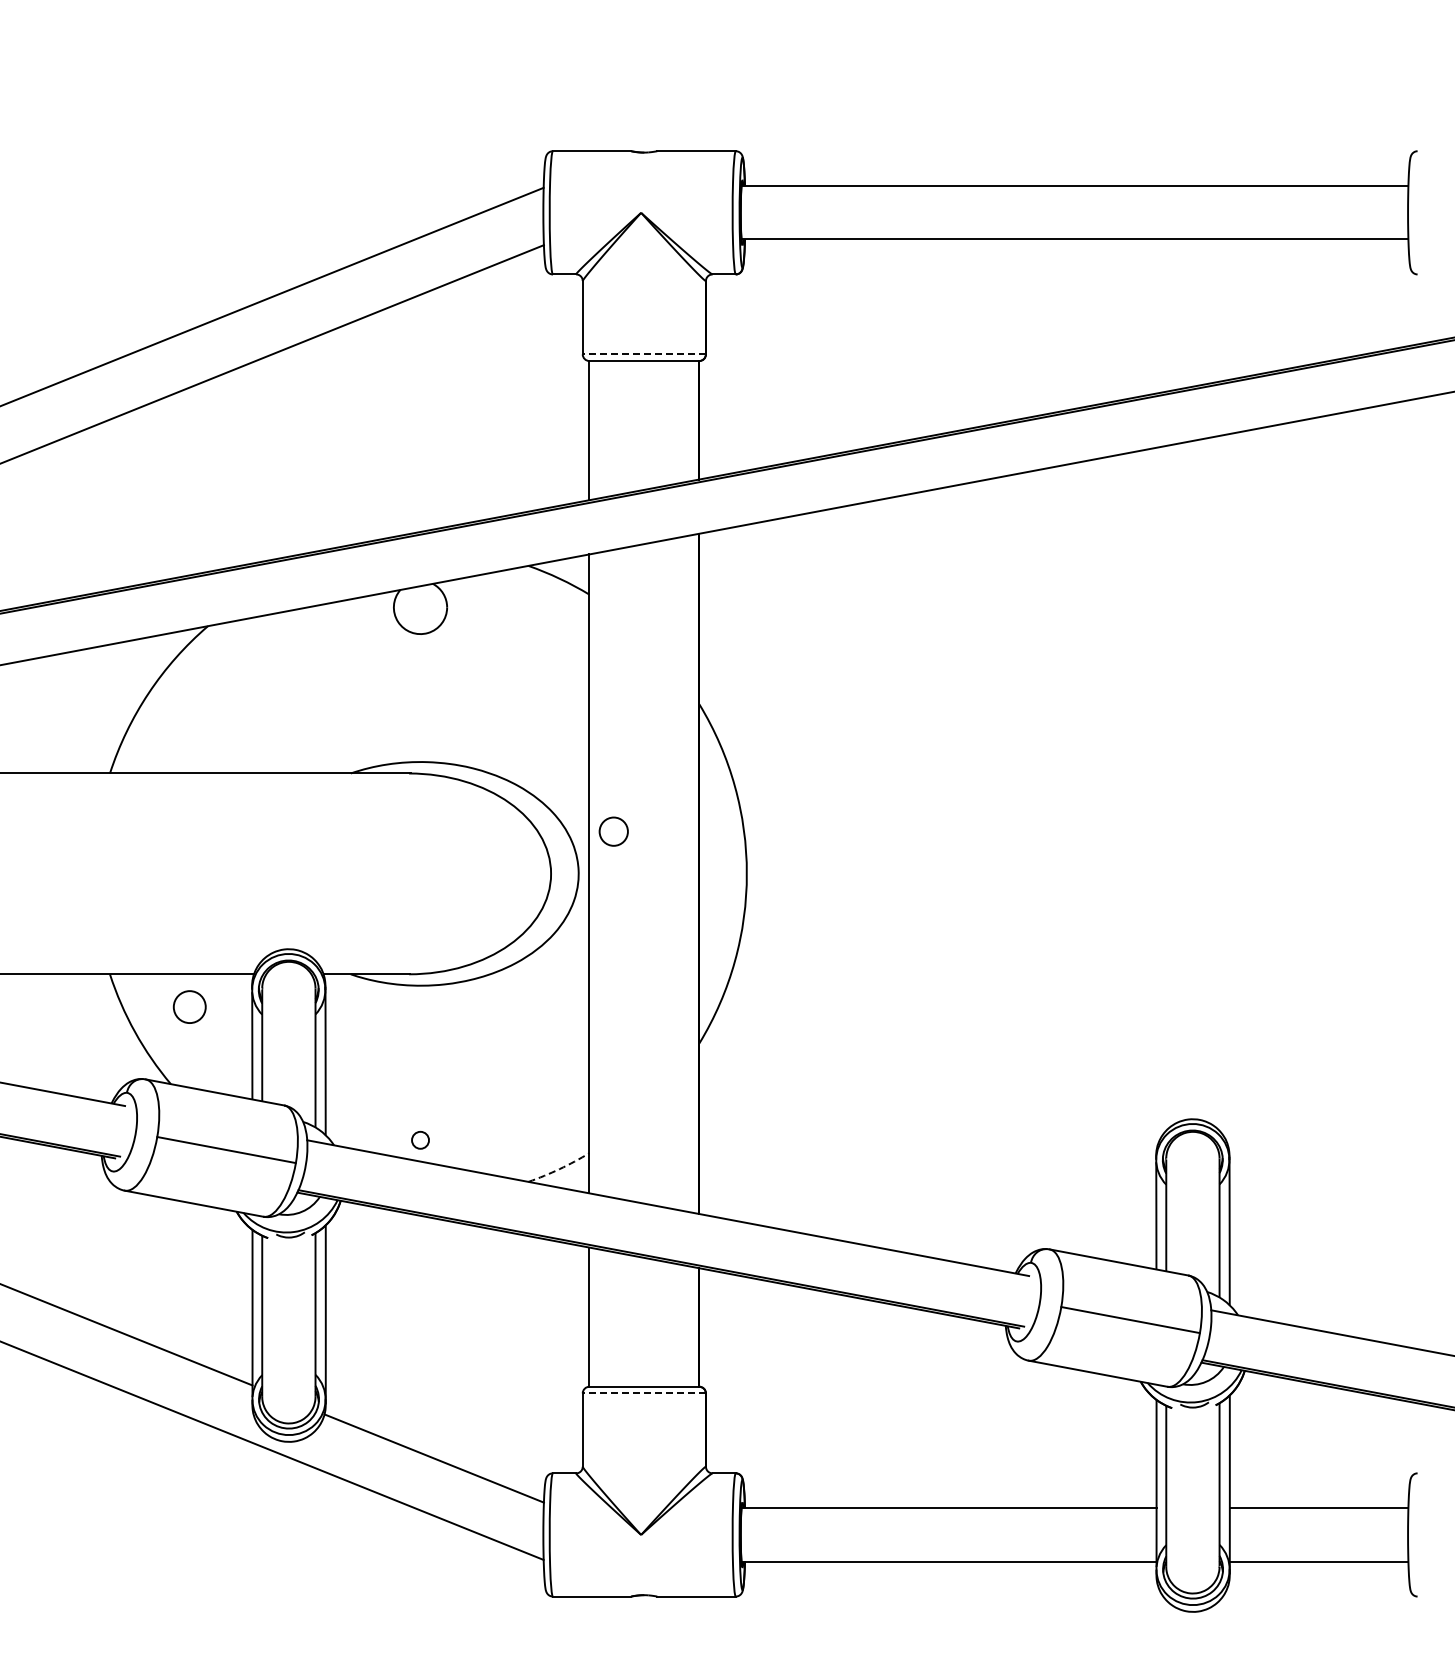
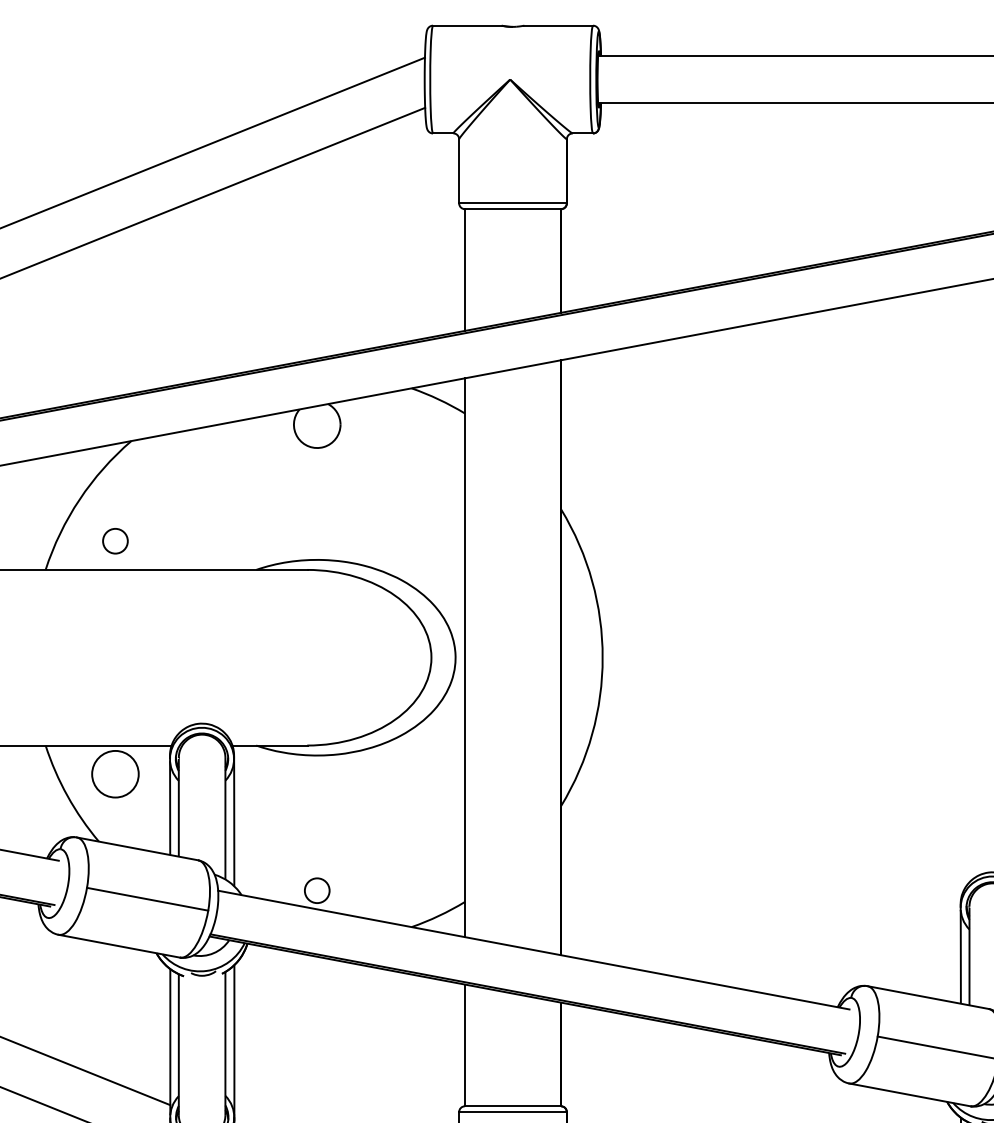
line: (644, 354) -> (513, 203), dashed -> solid
circle: (613, 831) -> (115, 541), moved
circle: (189, 1006) -> (115, 773), size x1.67
circle: (420, 1140) -> (317, 890), size x1.67
arc: (559, 1169) -> (438, 916), dashed -> solid
line: (644, 1393) -> (513, 1112), dashed -> solid

